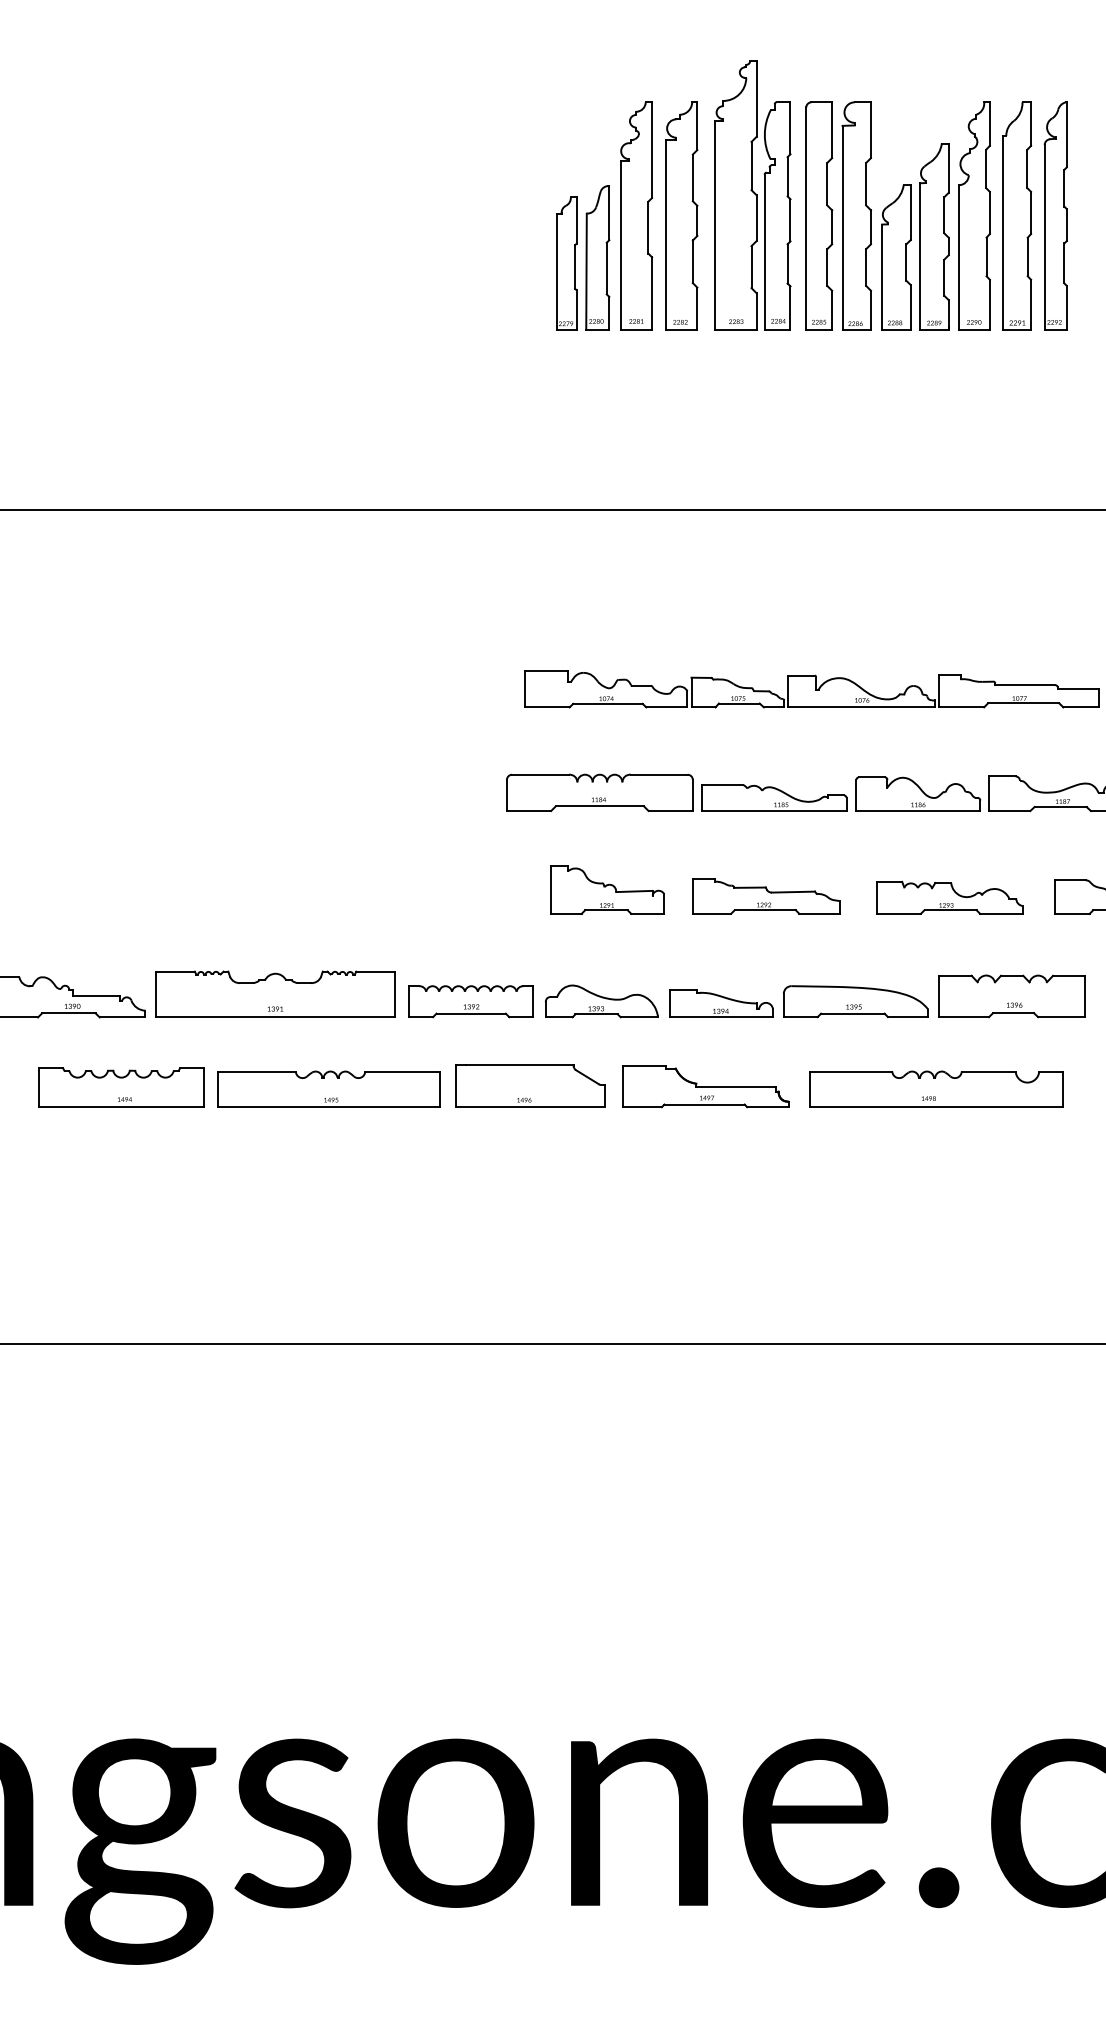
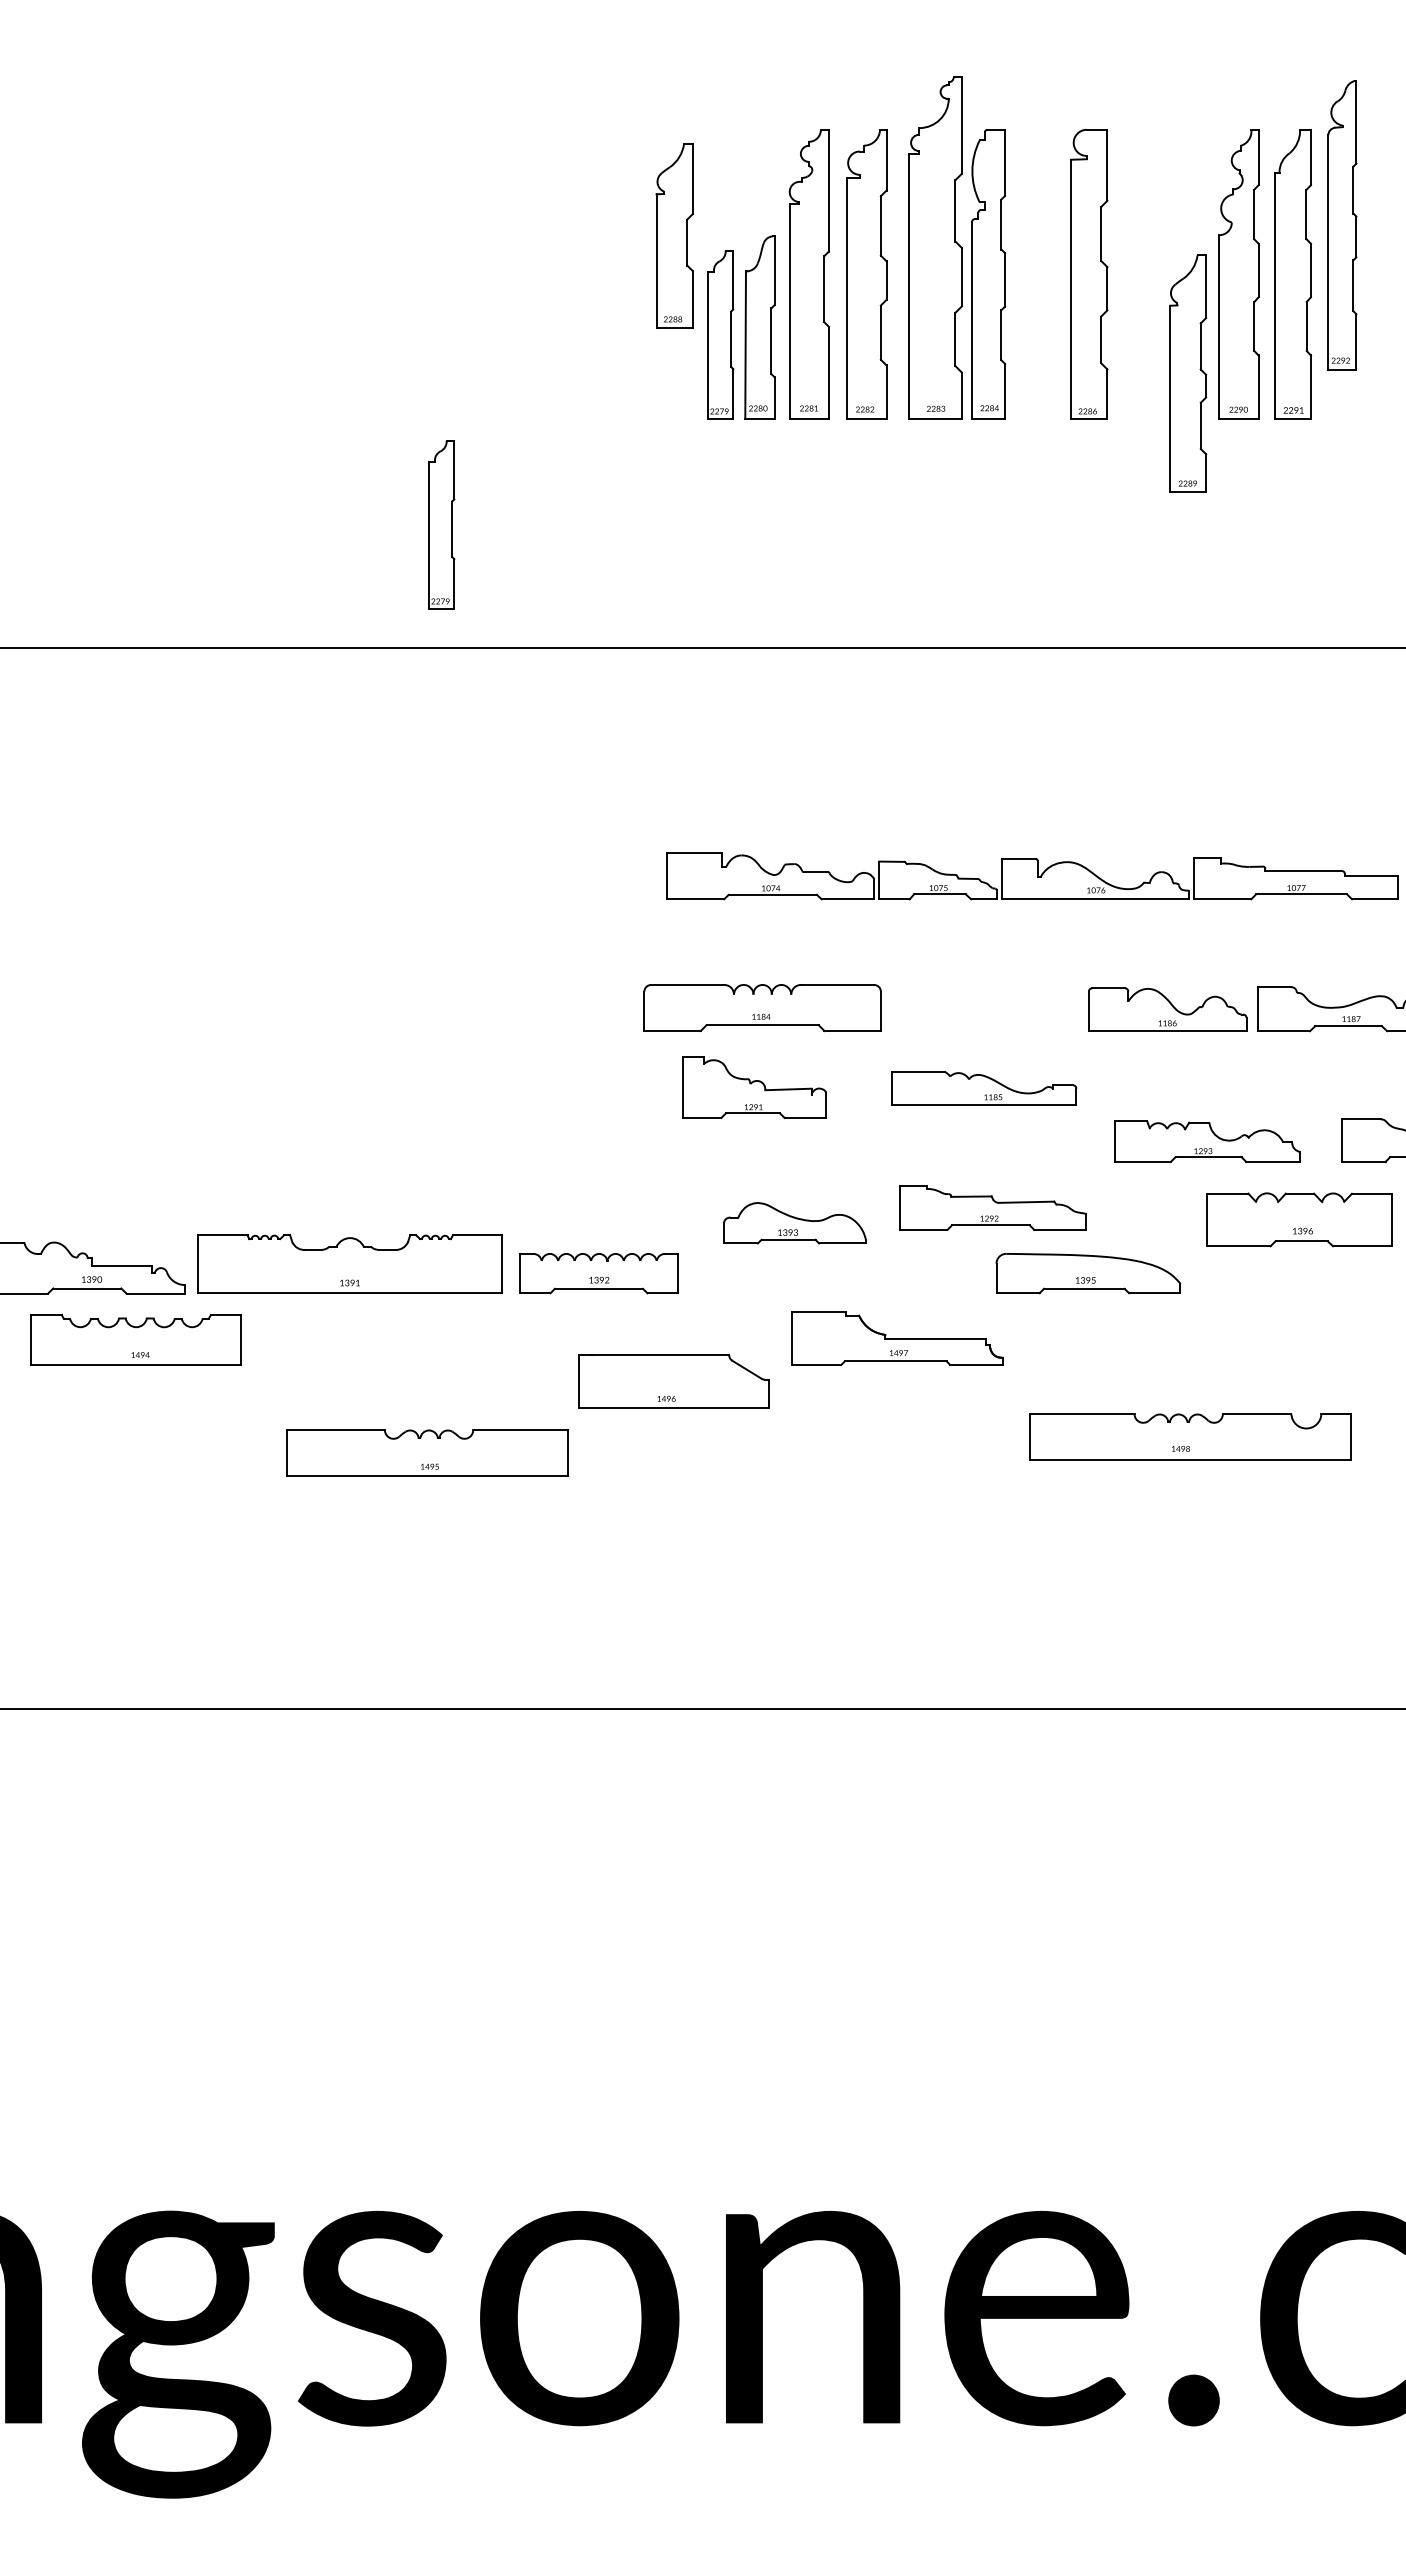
part: (819, 216) -> (1041, 274), removed
part: (1055, 216) -> (1342, 225), moved
part: (934, 236) -> (1188, 373), moved
part: (896, 256) -> (674, 235), moved
part: (347, 412) -> (441, 524), added
part: (774, 797) -> (984, 1088), moved
part: (607, 889) -> (754, 1087), moved
part: (766, 896) -> (992, 1207), moved
part: (1011, 996) -> (1299, 1219), moved
part: (601, 1001) -> (794, 1223), moved
part: (720, 1003) -> (916, 1275), removed
part: (705, 1086) -> (897, 1338), moved
part: (120, 1087) -> (135, 1339), moved
part: (329, 1088) -> (427, 1452), moved
part: (936, 1088) -> (1190, 1436), moved

